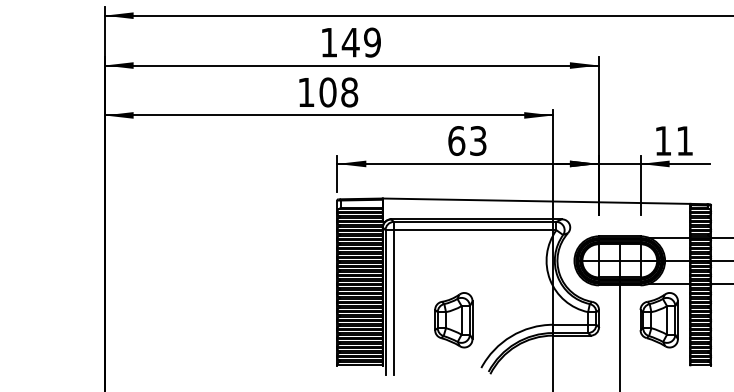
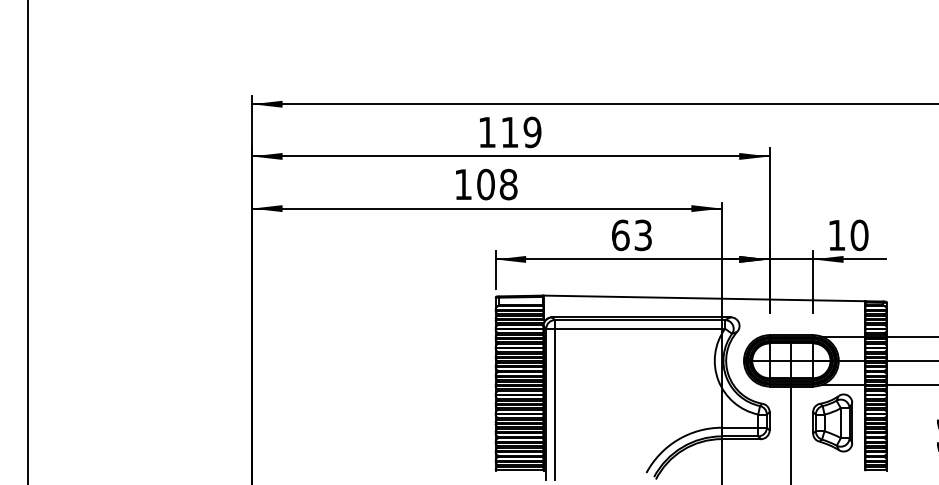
text: (350, 42) -> (509, 132), 149 -> 119
text: (684, 141) -> (859, 235), 11 -> 10
part: (453, 319) -> (617, 422), removed

